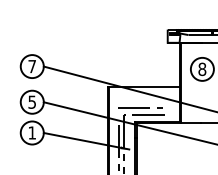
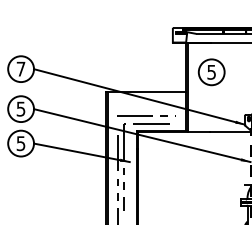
text: (202, 68) -> (211, 71), 8 -> 5
text: (31, 132) -> (20, 143), 1 -> 5

